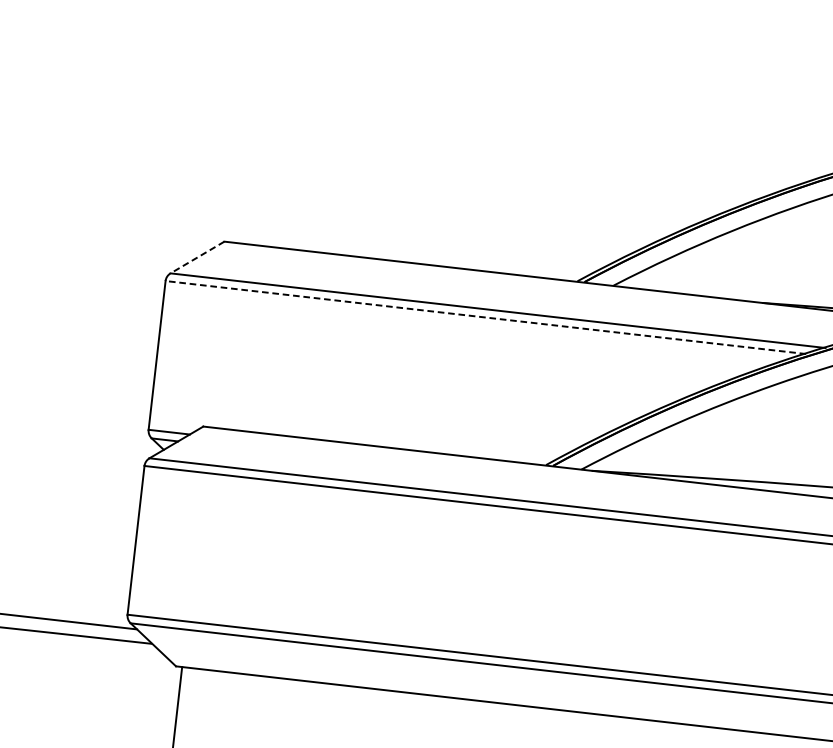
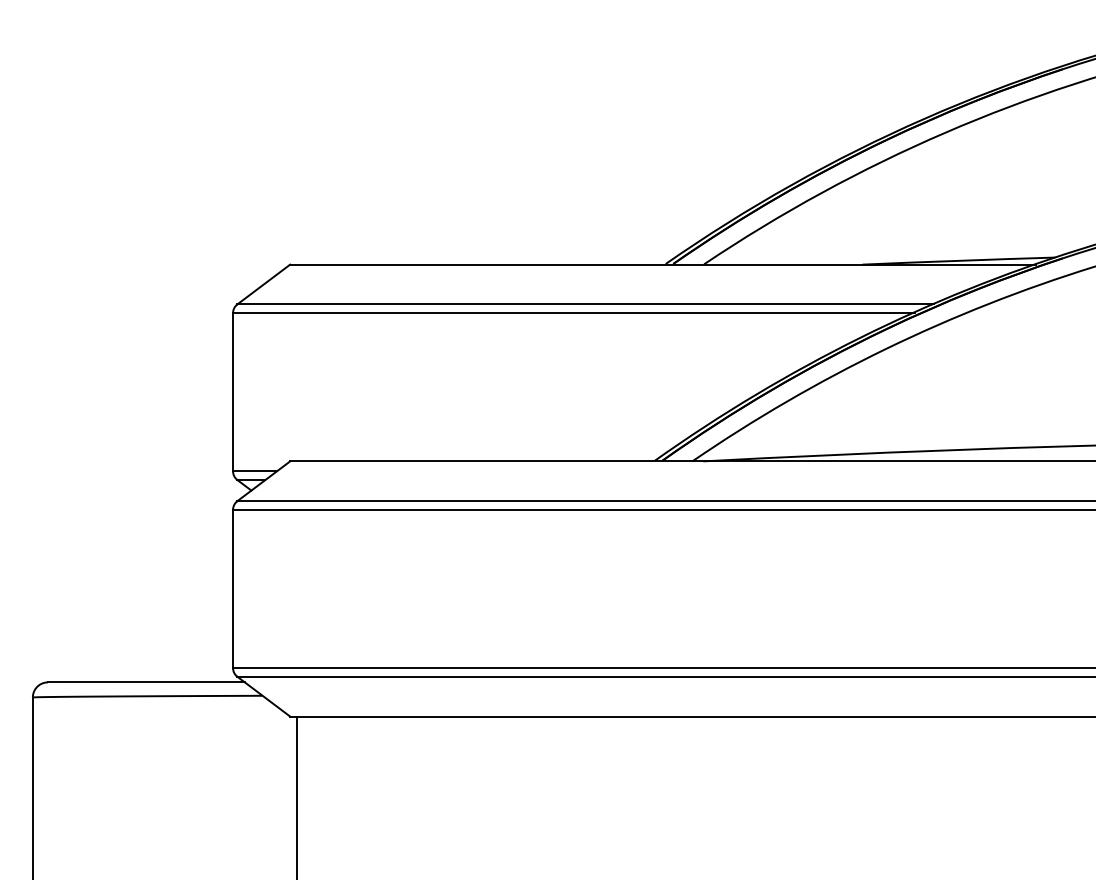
line: (197, 257) -> (263, 284), dashed -> solid
line: (485, 317) -> (573, 313), dashed -> solid

